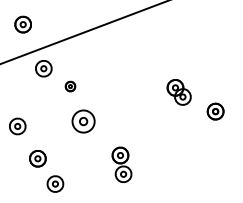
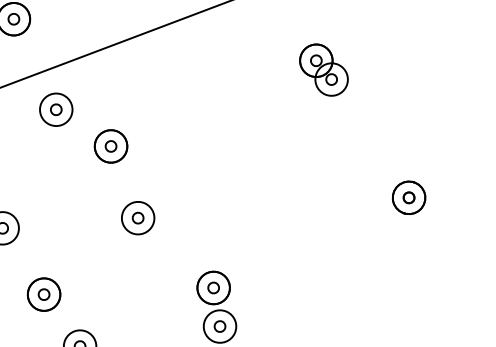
part: (70, 86) -> (111, 146), size x1.67
part: (178, 92) -> (322, 70), moved
part: (83, 121) -> (137, 218), size x0.71

